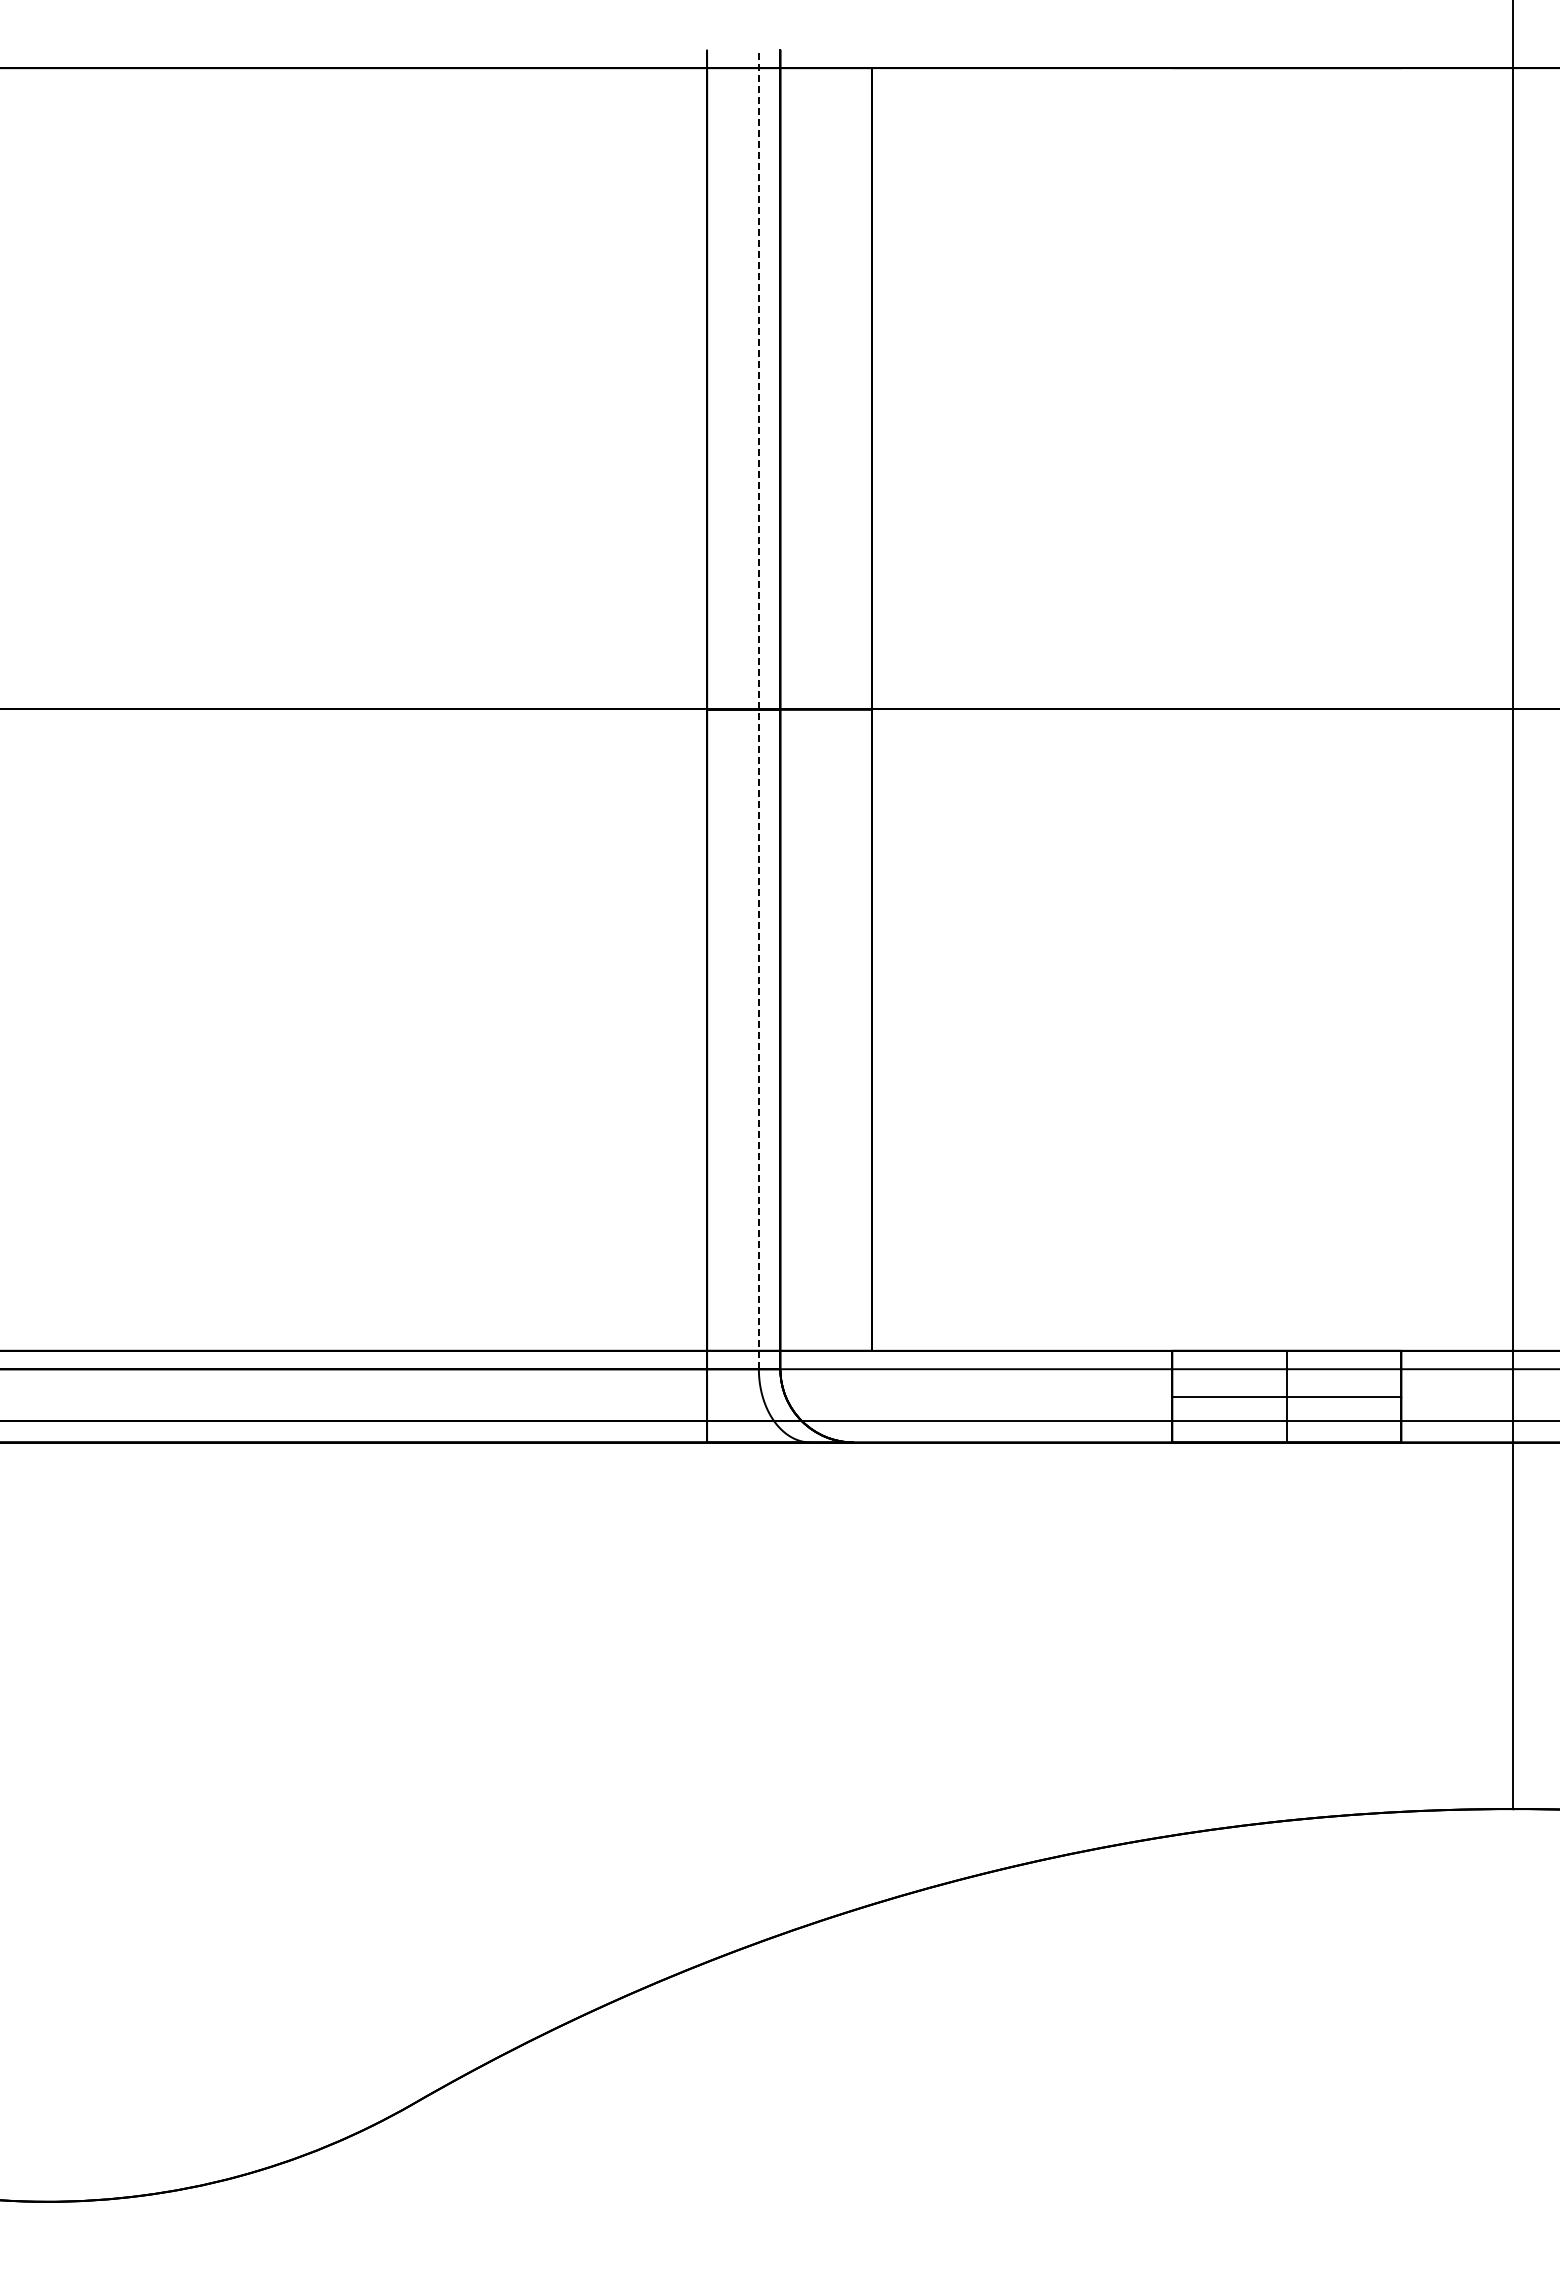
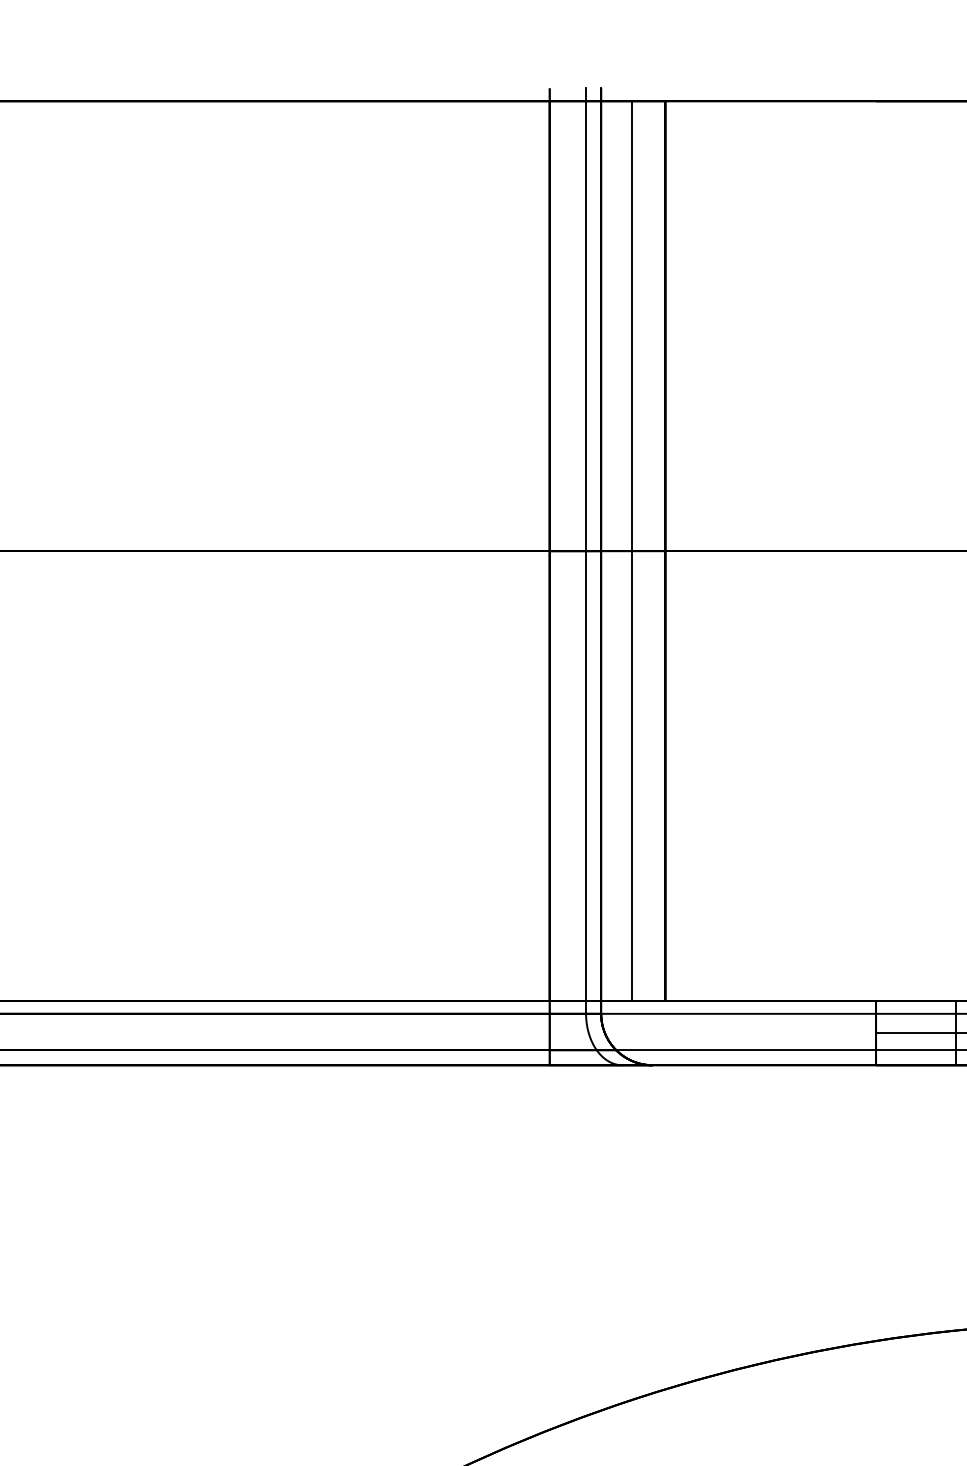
line: (758, 709) -> (585, 551), dashed -> solid
line: (823, 709) -> (631, 551), added

